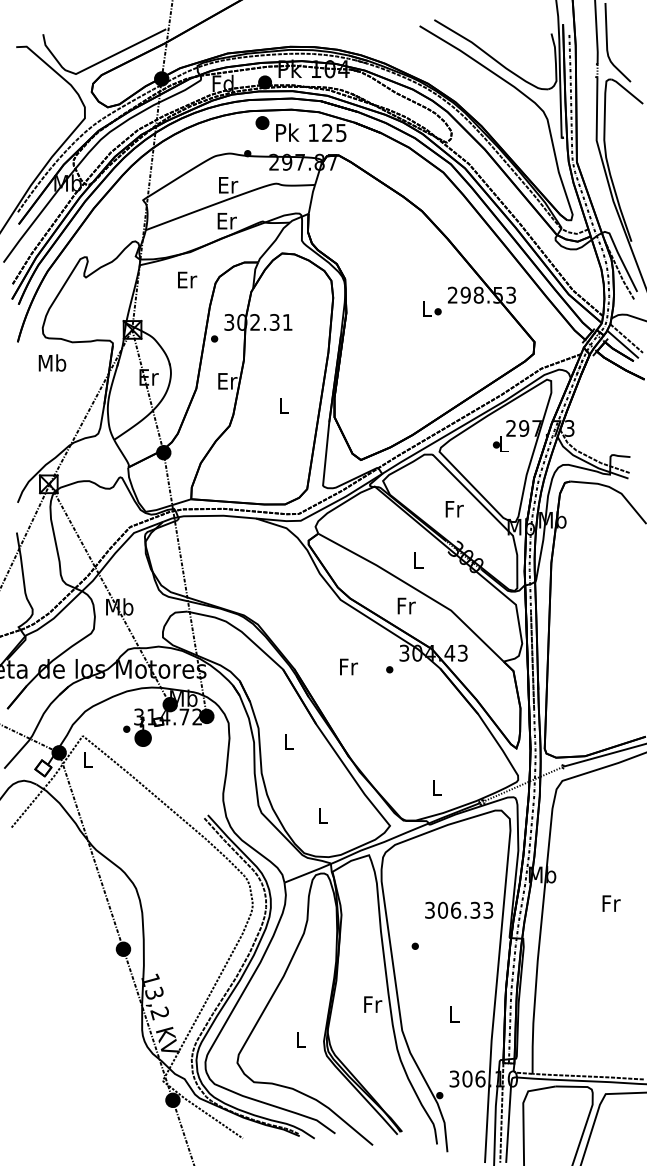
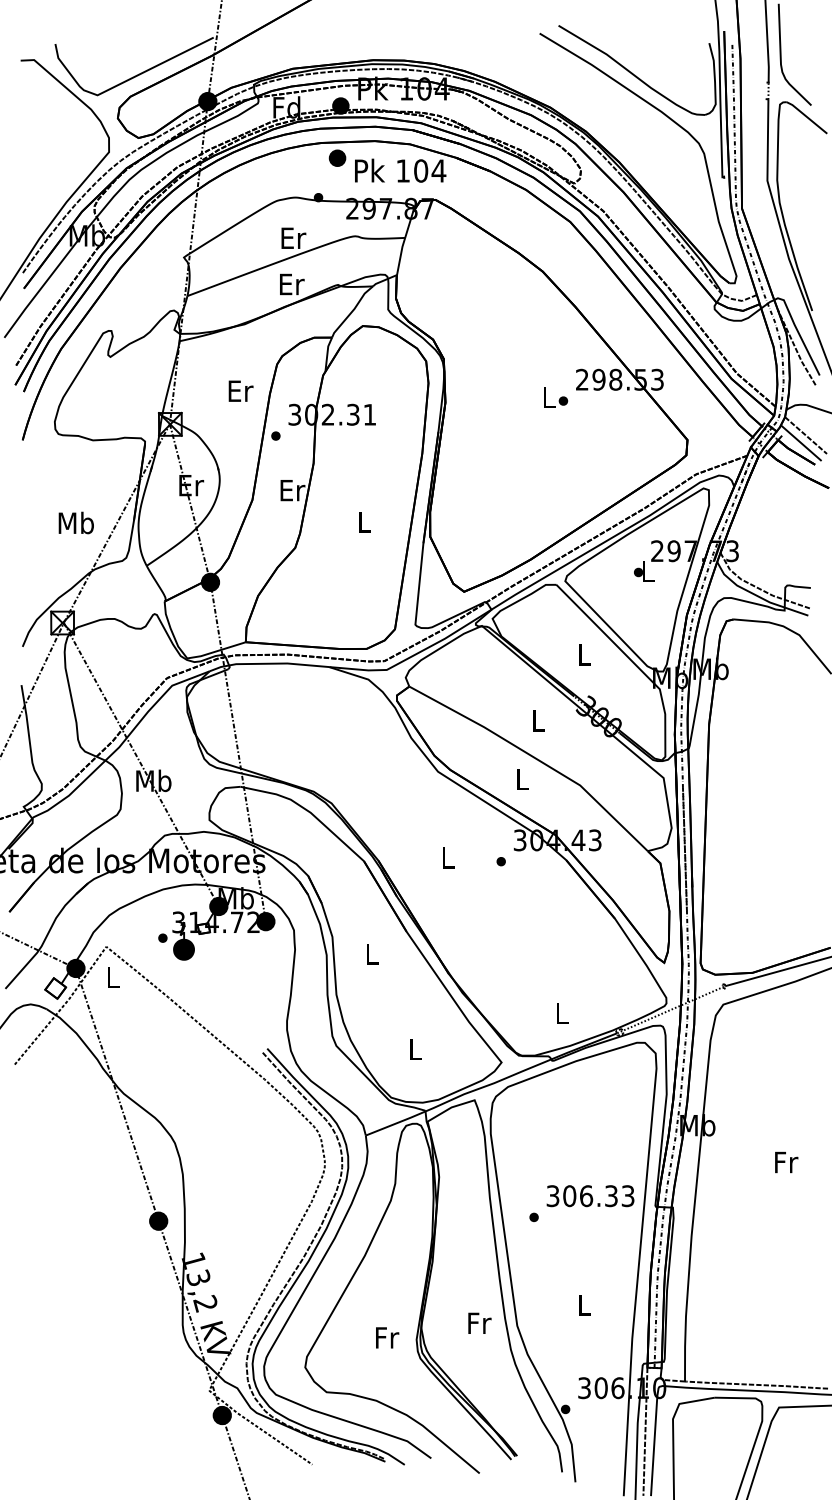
text: (334, 132) -> (430, 170), 125 -> 104
text: (187, 279) -> (240, 390), moved
text: (51, 362) -> (75, 522), moved
text: (454, 508) -> (584, 654), Fr -> L
text: (406, 605) -> (522, 779), Fr -> L
text: (348, 666) -> (448, 857), Fr -> L
text: (459, 910) -> (590, 1196), moved
text: (372, 1003) -> (479, 1322), moved
text: (301, 1039) -> (387, 1337), L -> Fr

